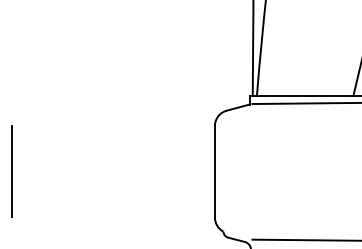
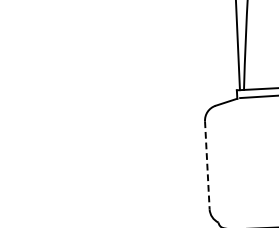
line: (12, 171) -> (12, 175), removed
line: (214, 171) -> (206, 165), solid -> dashed

